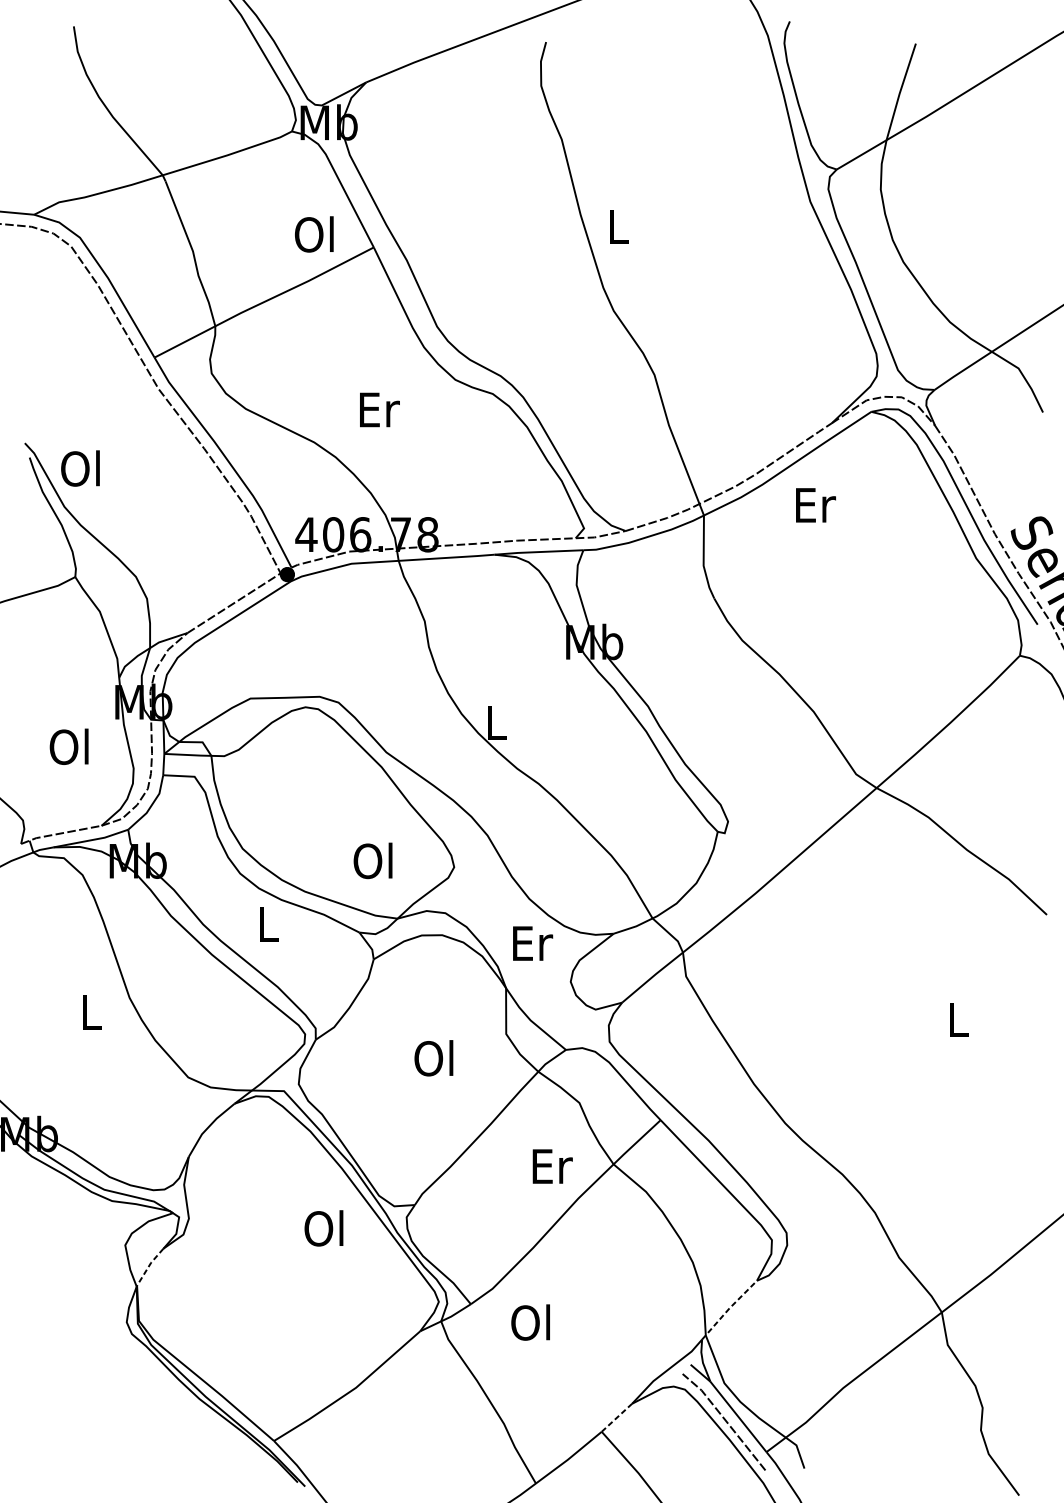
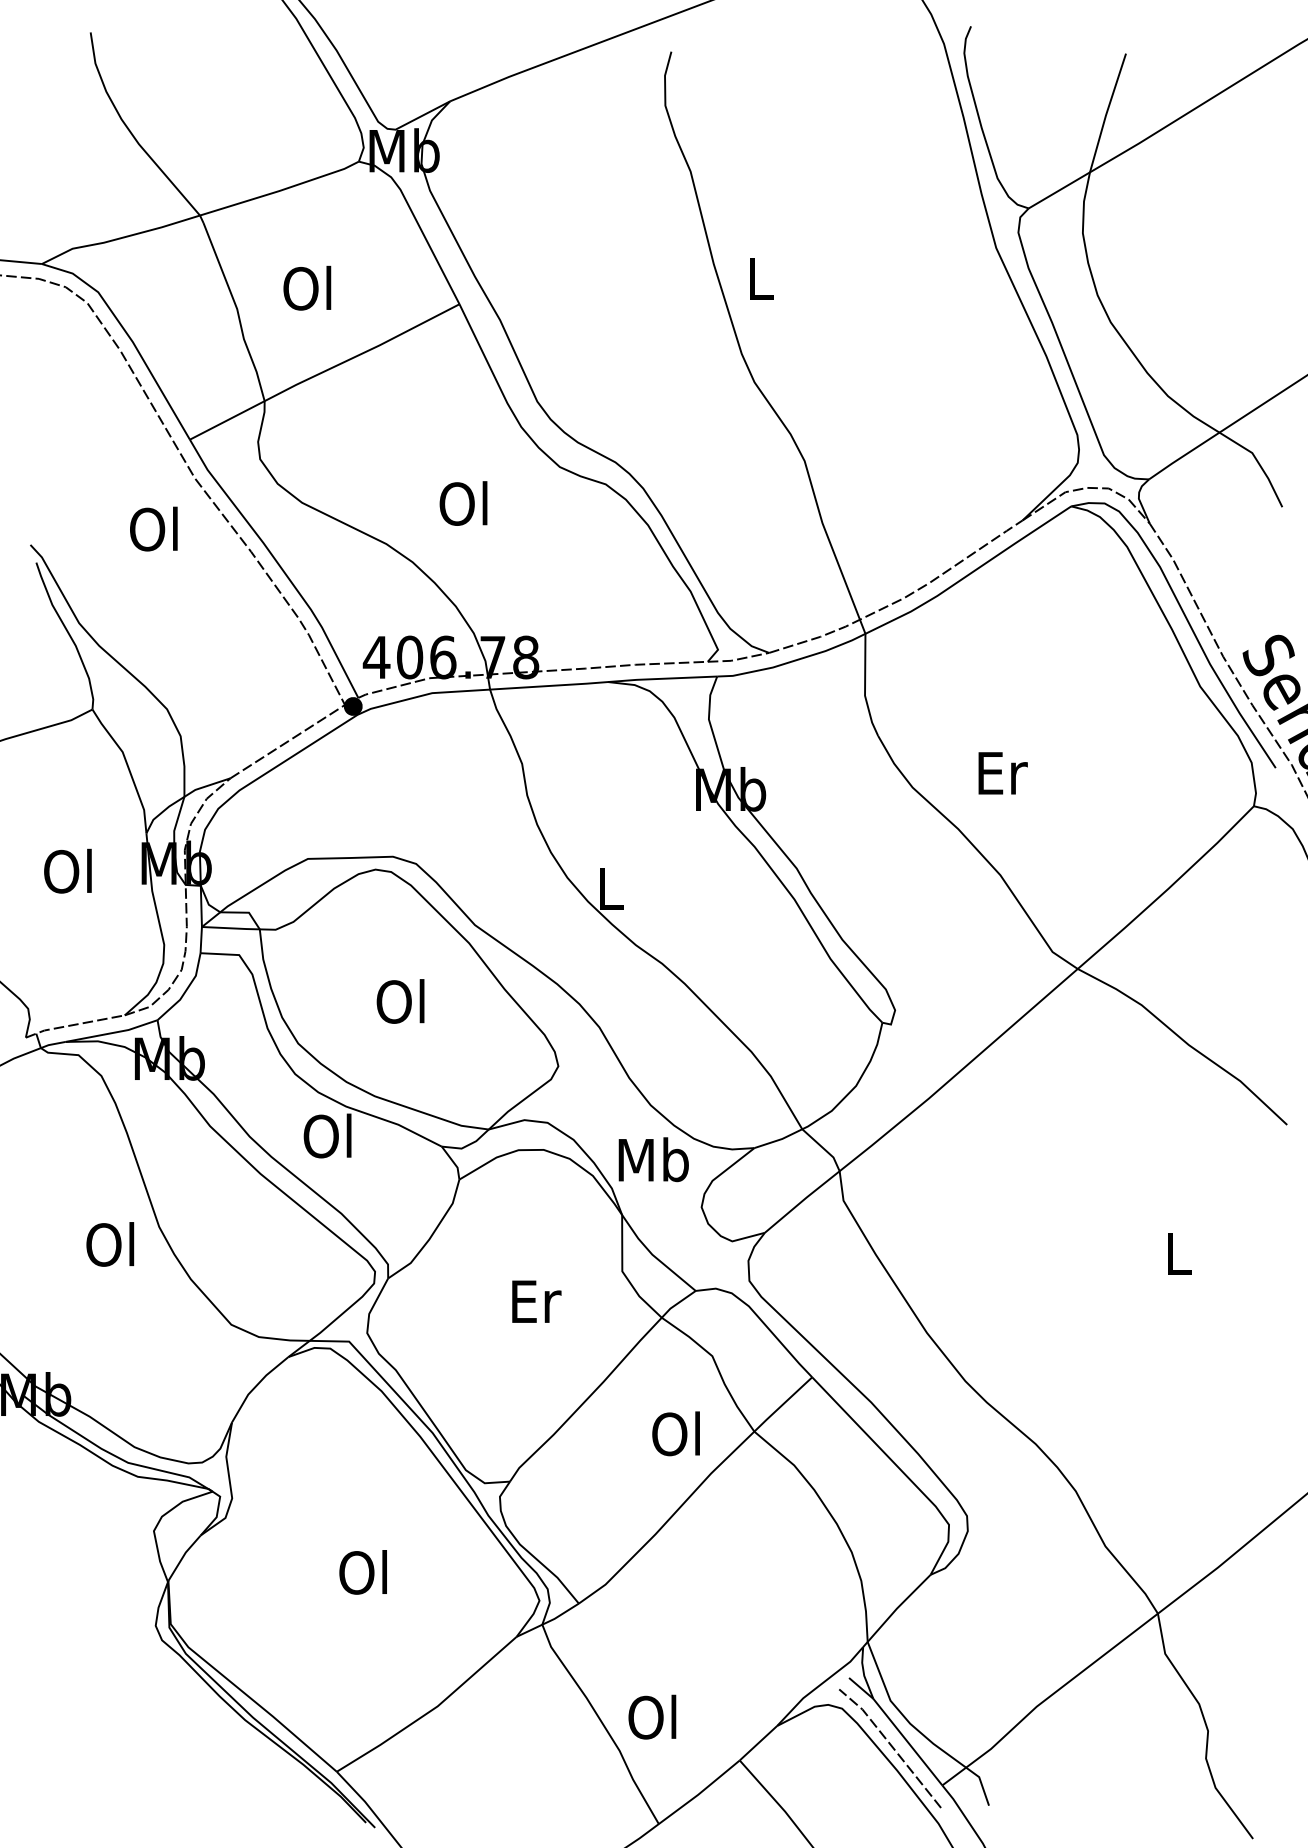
text: (314, 233) -> (307, 287), moved
text: (378, 409) -> (465, 503), Er -> Ol
text: (80, 468) -> (153, 528), moved
text: (815, 505) -> (1002, 773), moved
text: (68, 746) -> (67, 870), moved
text: (372, 860) -> (400, 1001), moved
text: (266, 923) -> (327, 1135), L -> Ol
text: (531, 943) -> (653, 1159), Er -> Mb
text: (89, 1012) -> (110, 1244), L -> Ol
text: (435, 1057) -> (535, 1300), Ol -> Er
text: (551, 1165) -> (678, 1433), Er -> Ol
text: (323, 1228) -> (362, 1572), moved
line: (149, 1265) -> (183, 1556), dashed -> solid
line: (729, 1309) -> (896, 1609), dashed -> solid
text: (530, 1322) -> (652, 1716), moved
line: (616, 1417) -> (758, 1742), dashed -> solid

